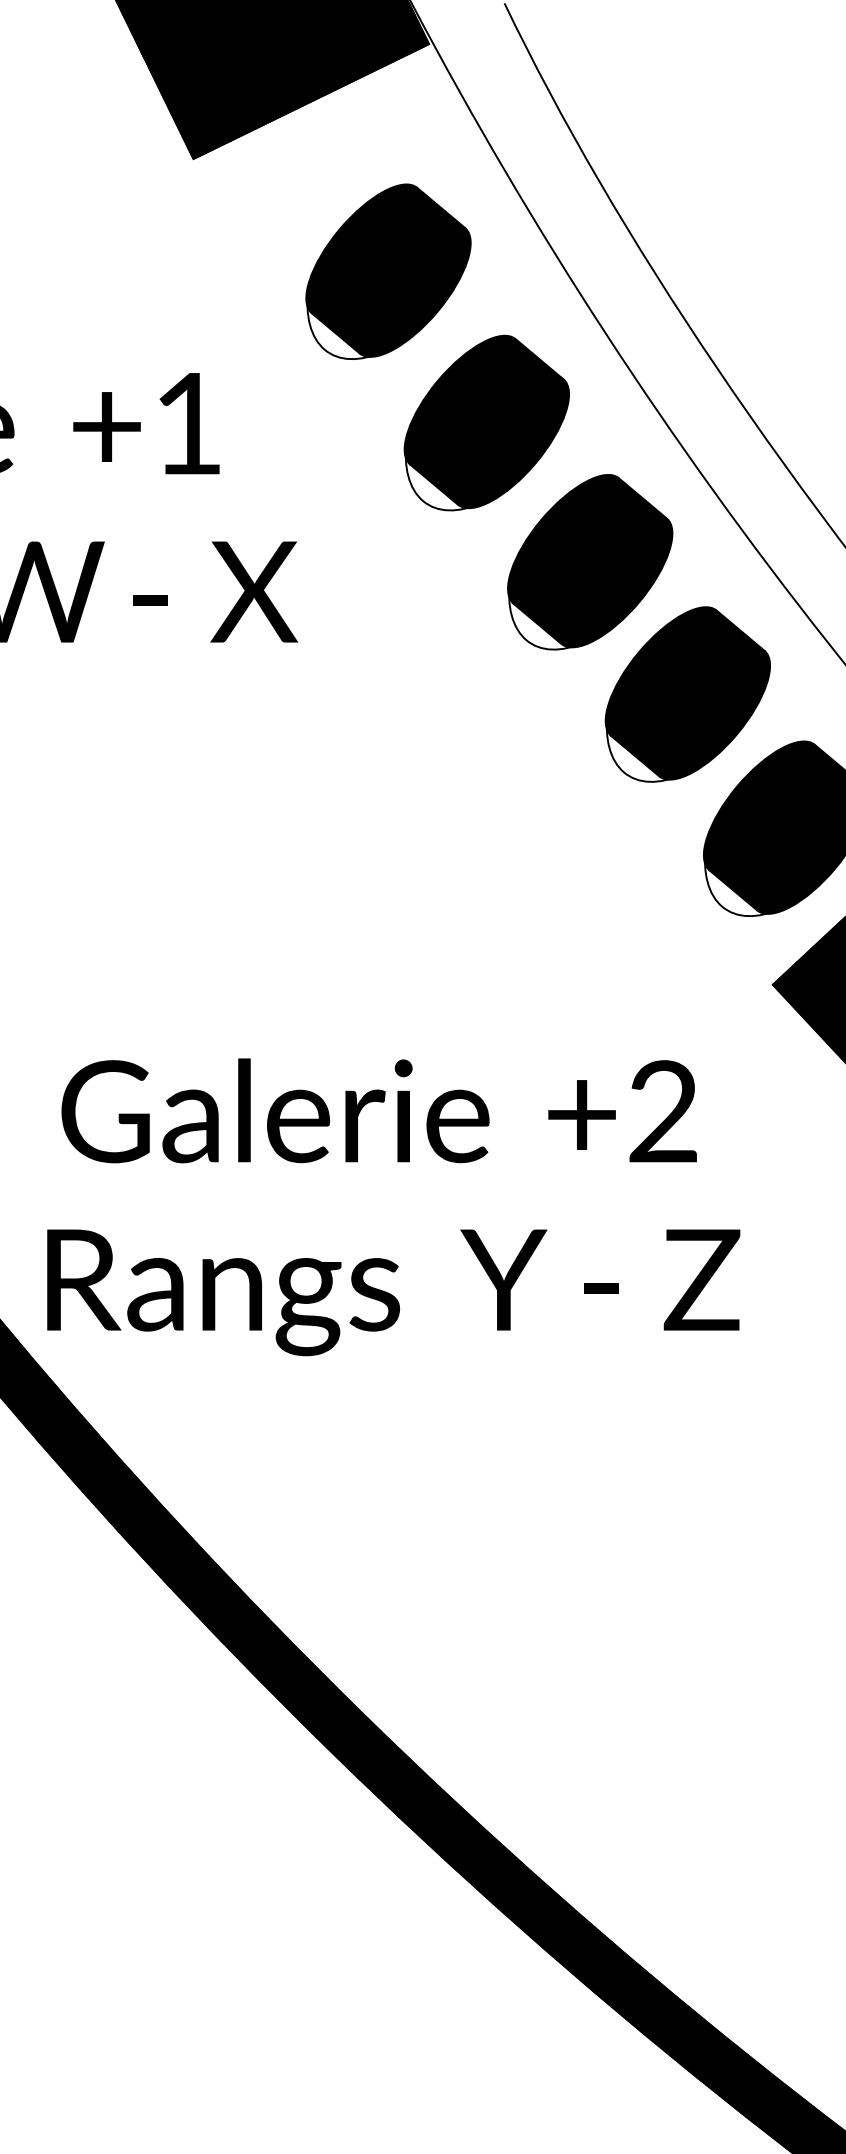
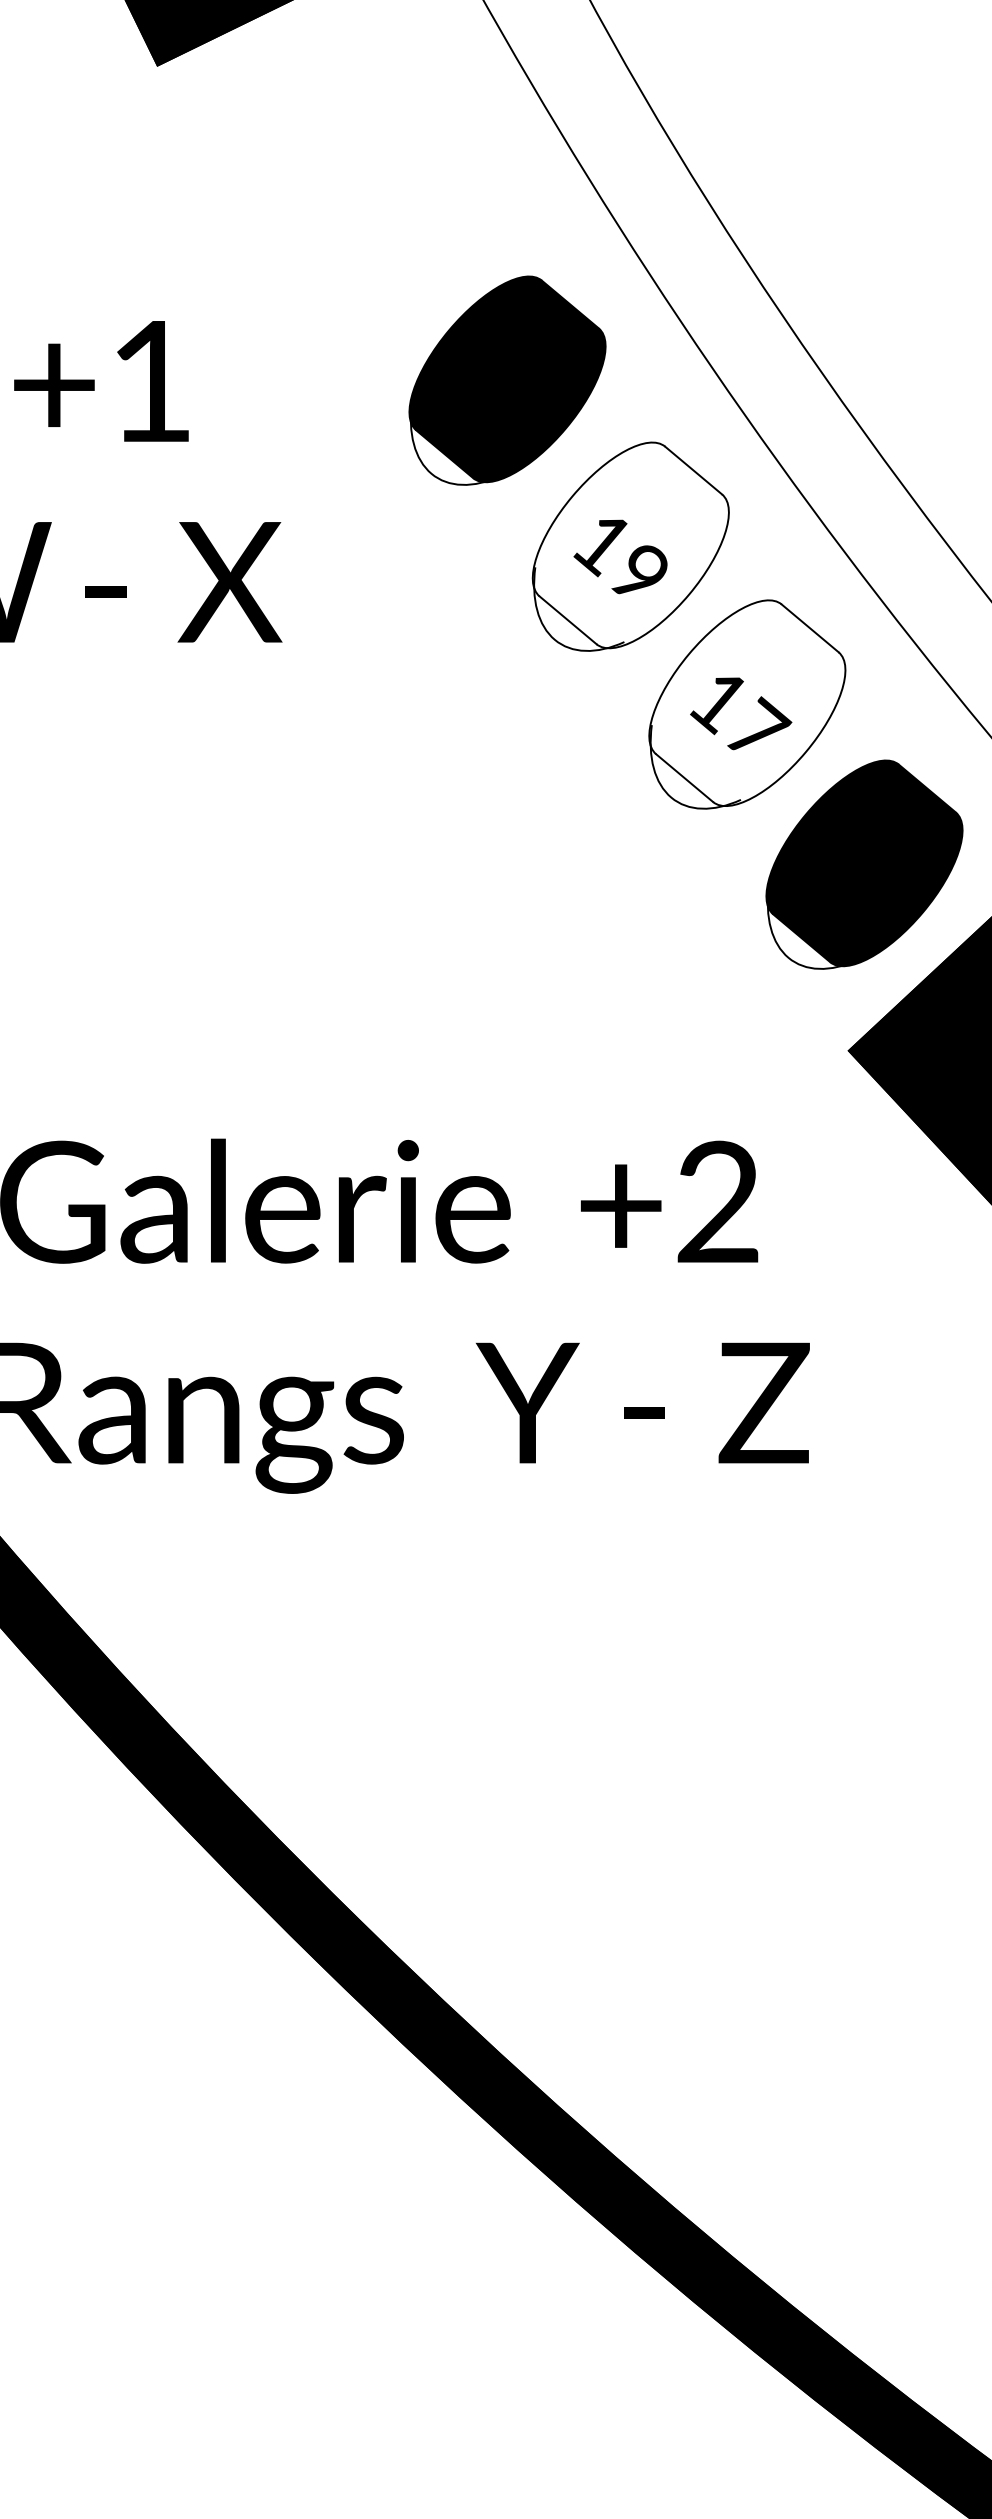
part: (388, 271) -> (390, 199), removed
fill: (590, 560) -> (631, 544), removed
fill: (687, 693) -> (746, 703), removed

